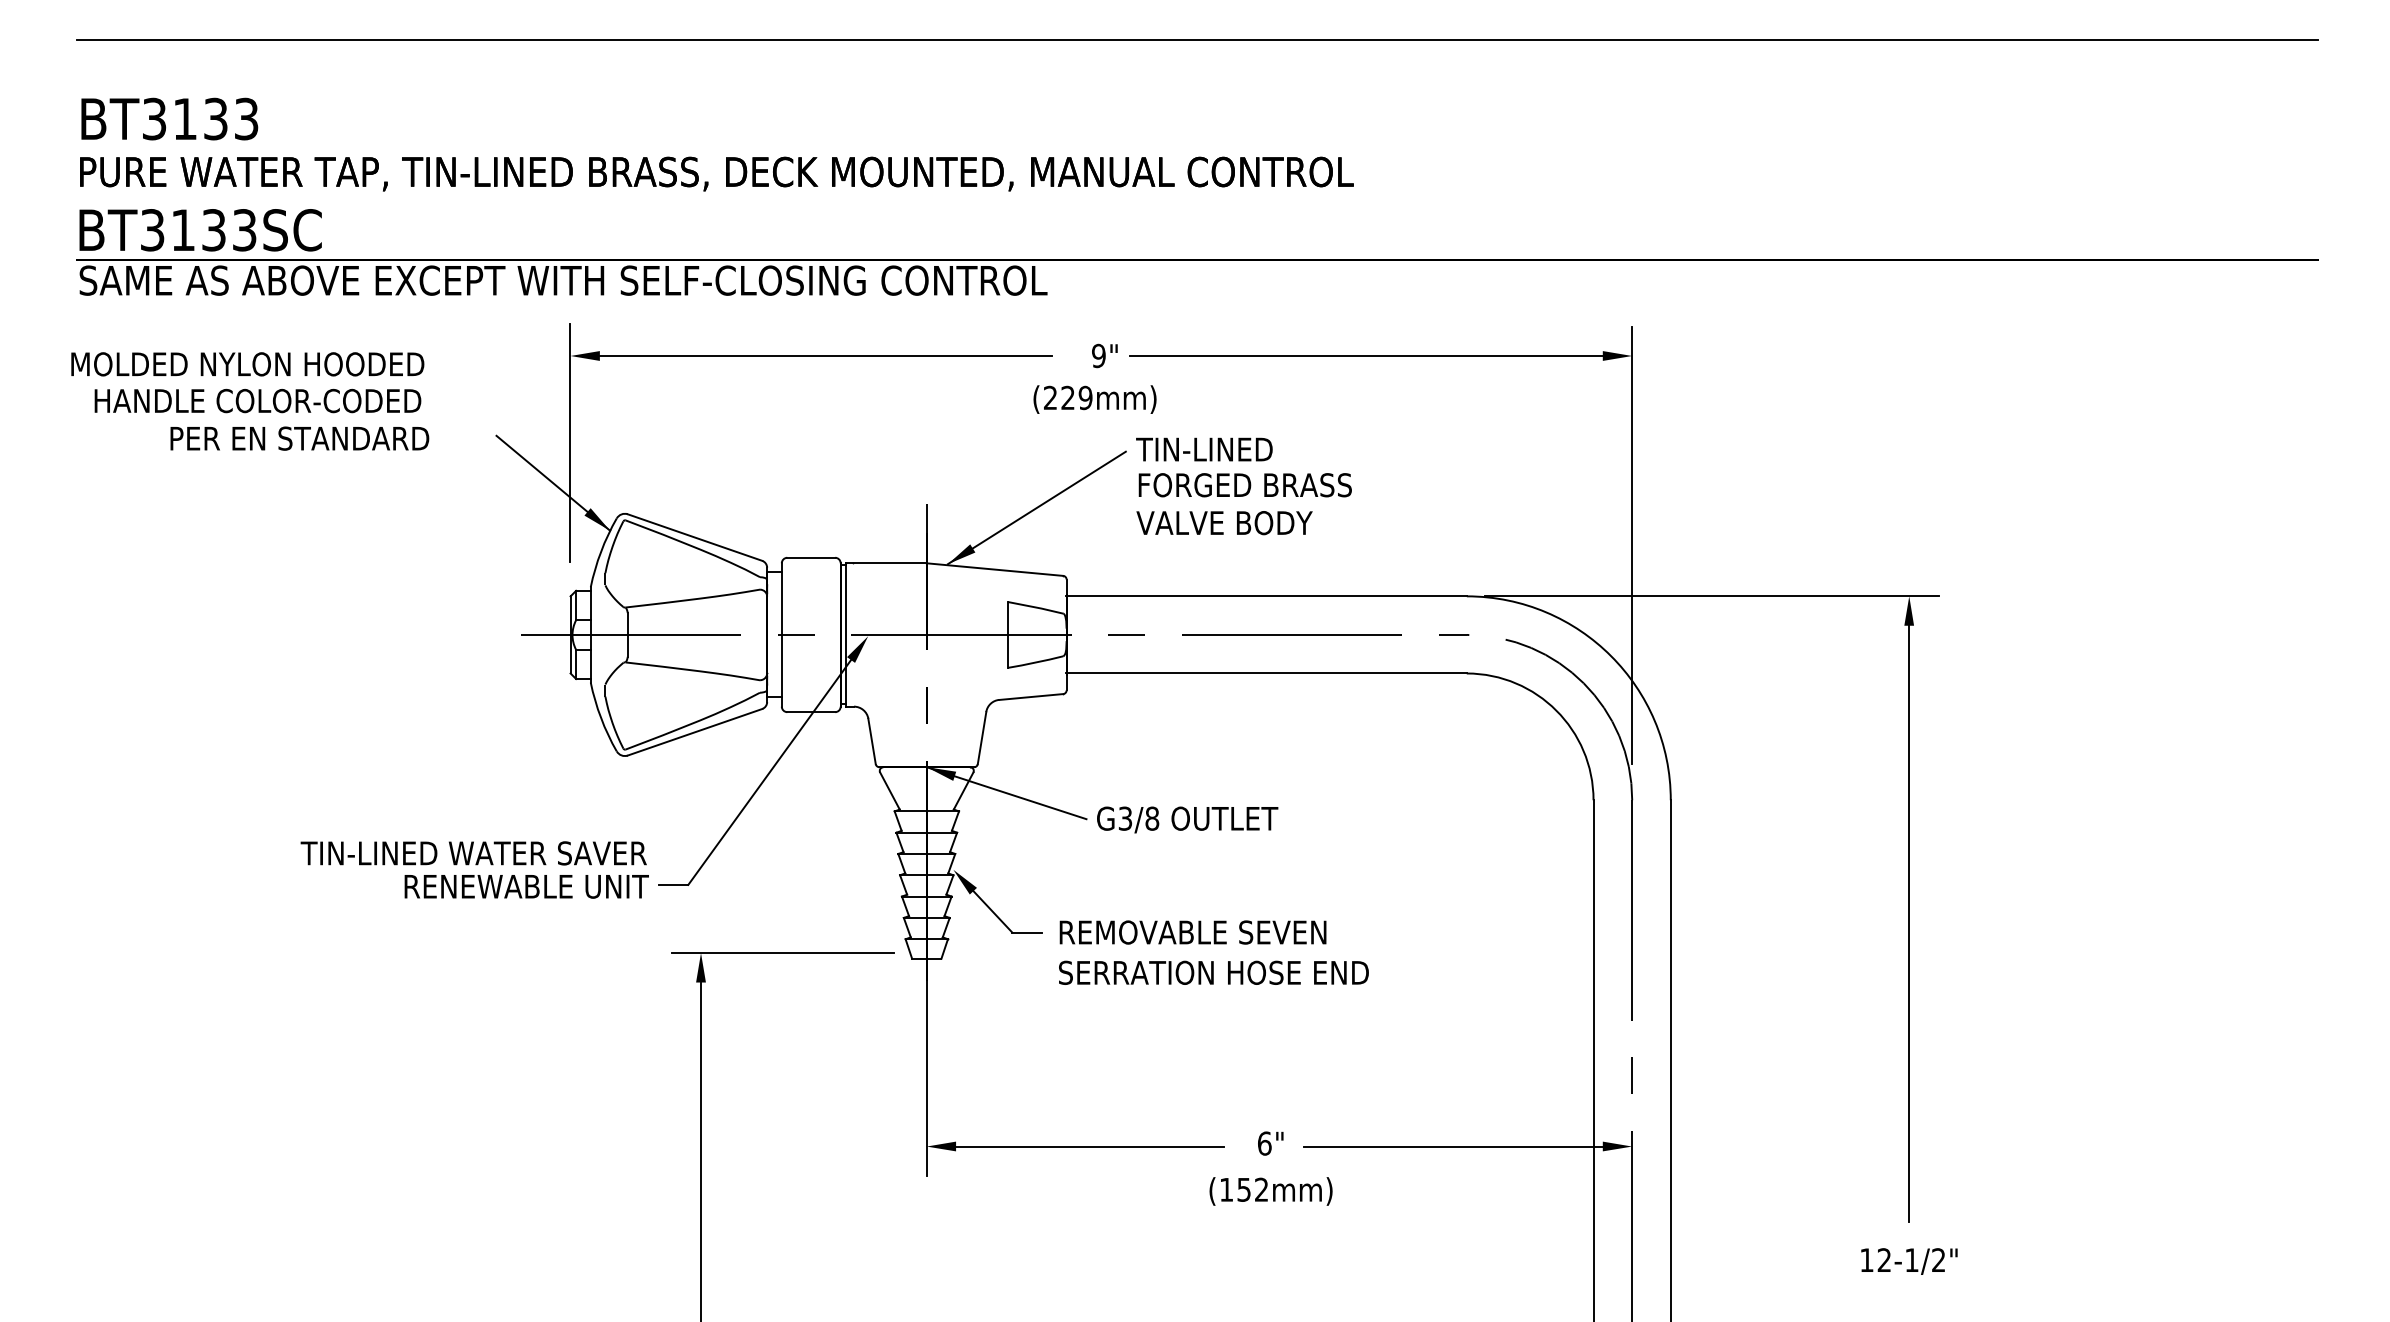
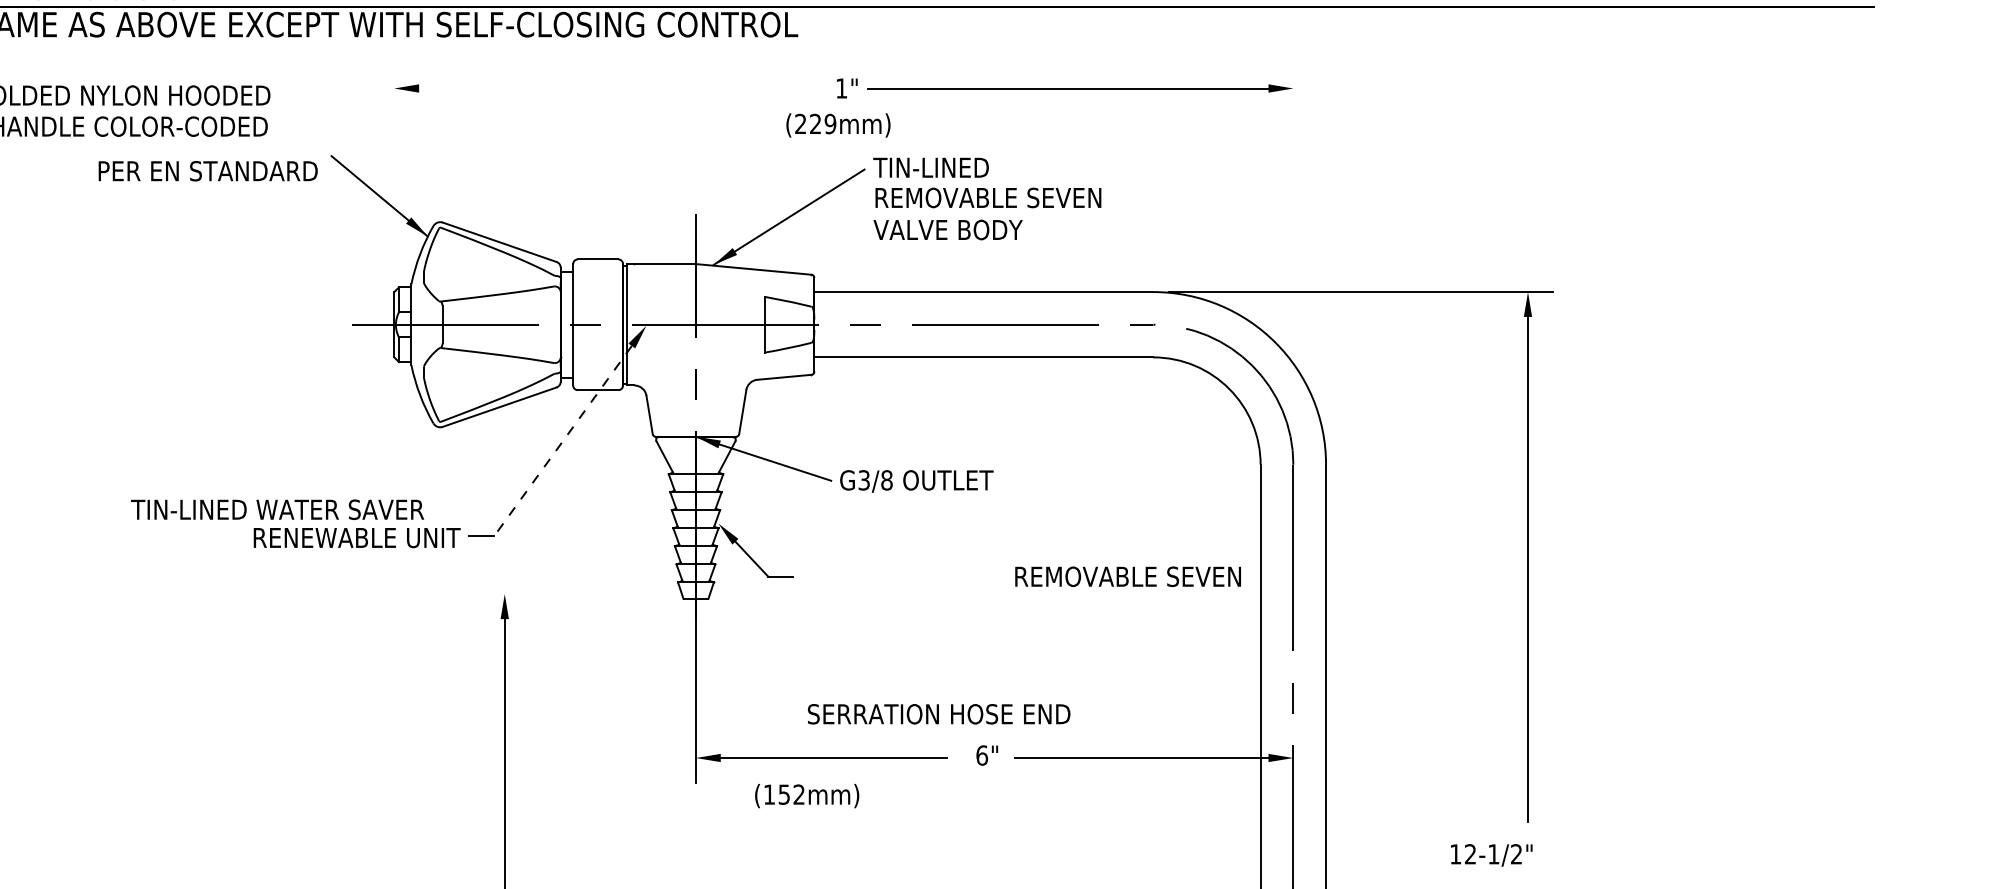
text: (1098, 355) -> (841, 88), 9" -> 1"
line: (825, 356) -> (610, 88), removed
text: (299, 438) -> (207, 171), moved
line: (570, 442) -> (394, 161), removed
text: (1273, 485) -> (989, 198), FORGED BRASS -> REMOVABLE SEVEN
line: (1632, 545) -> (1293, 249), removed
line: (769, 772) -> (562, 441), solid -> dashed
text: (473, 853) -> (277, 509), moved
text: (1192, 932) -> (1127, 576), moved
line: (782, 953) -> (573, 594), removed
text: (1213, 972) -> (938, 713), moved
text: (1270, 1191) -> (806, 796), moved
text: (1909, 1261) -> (1491, 855), moved

